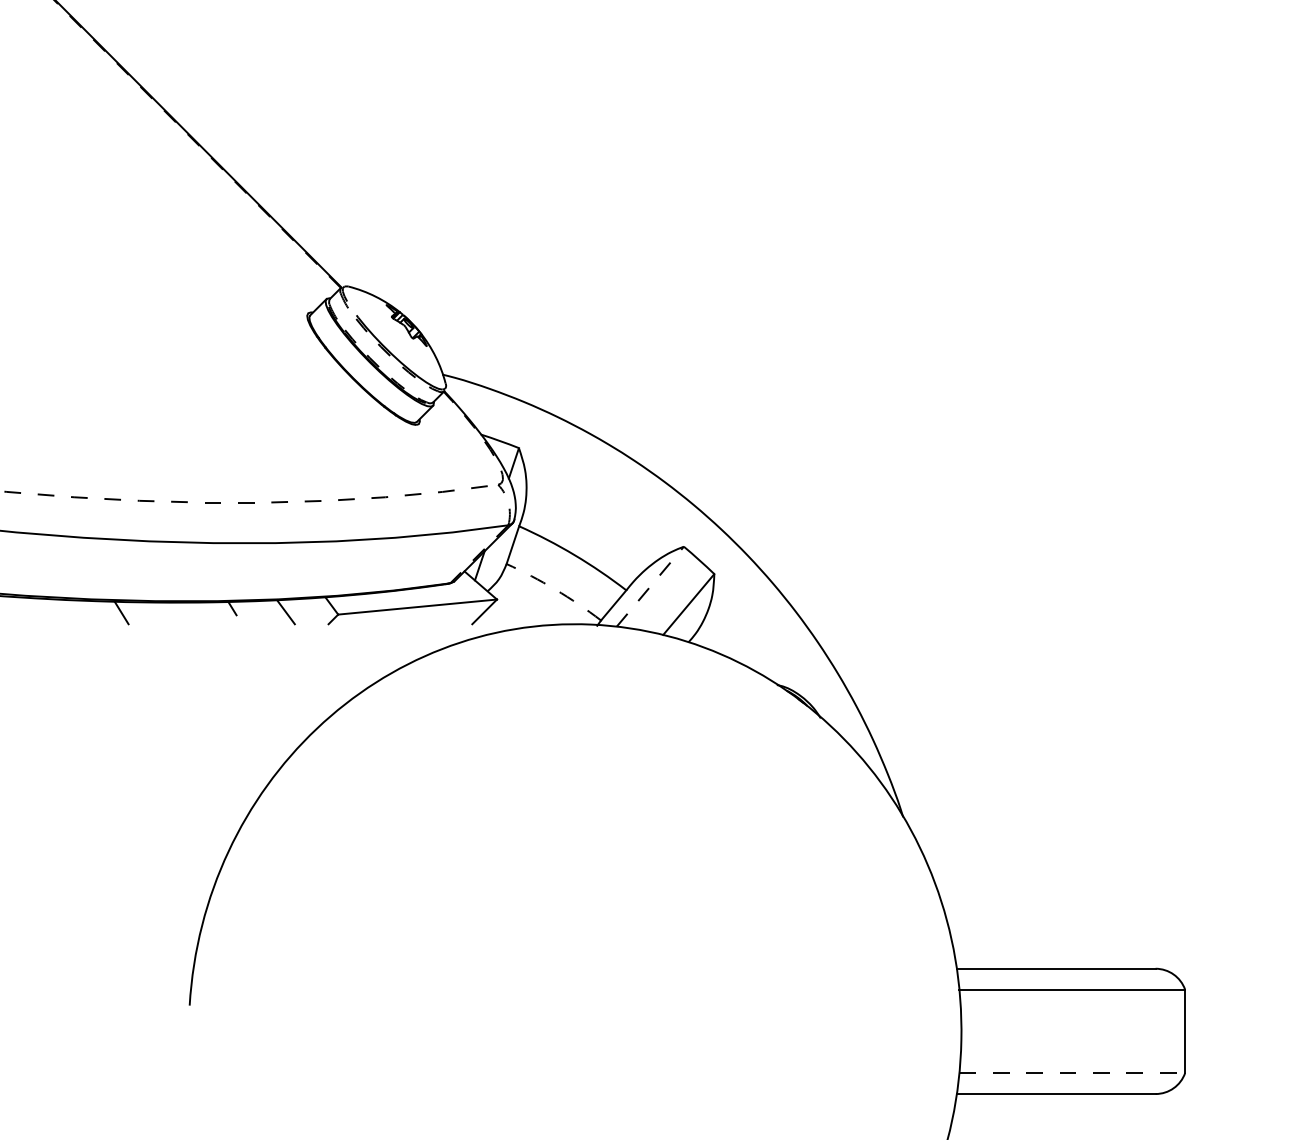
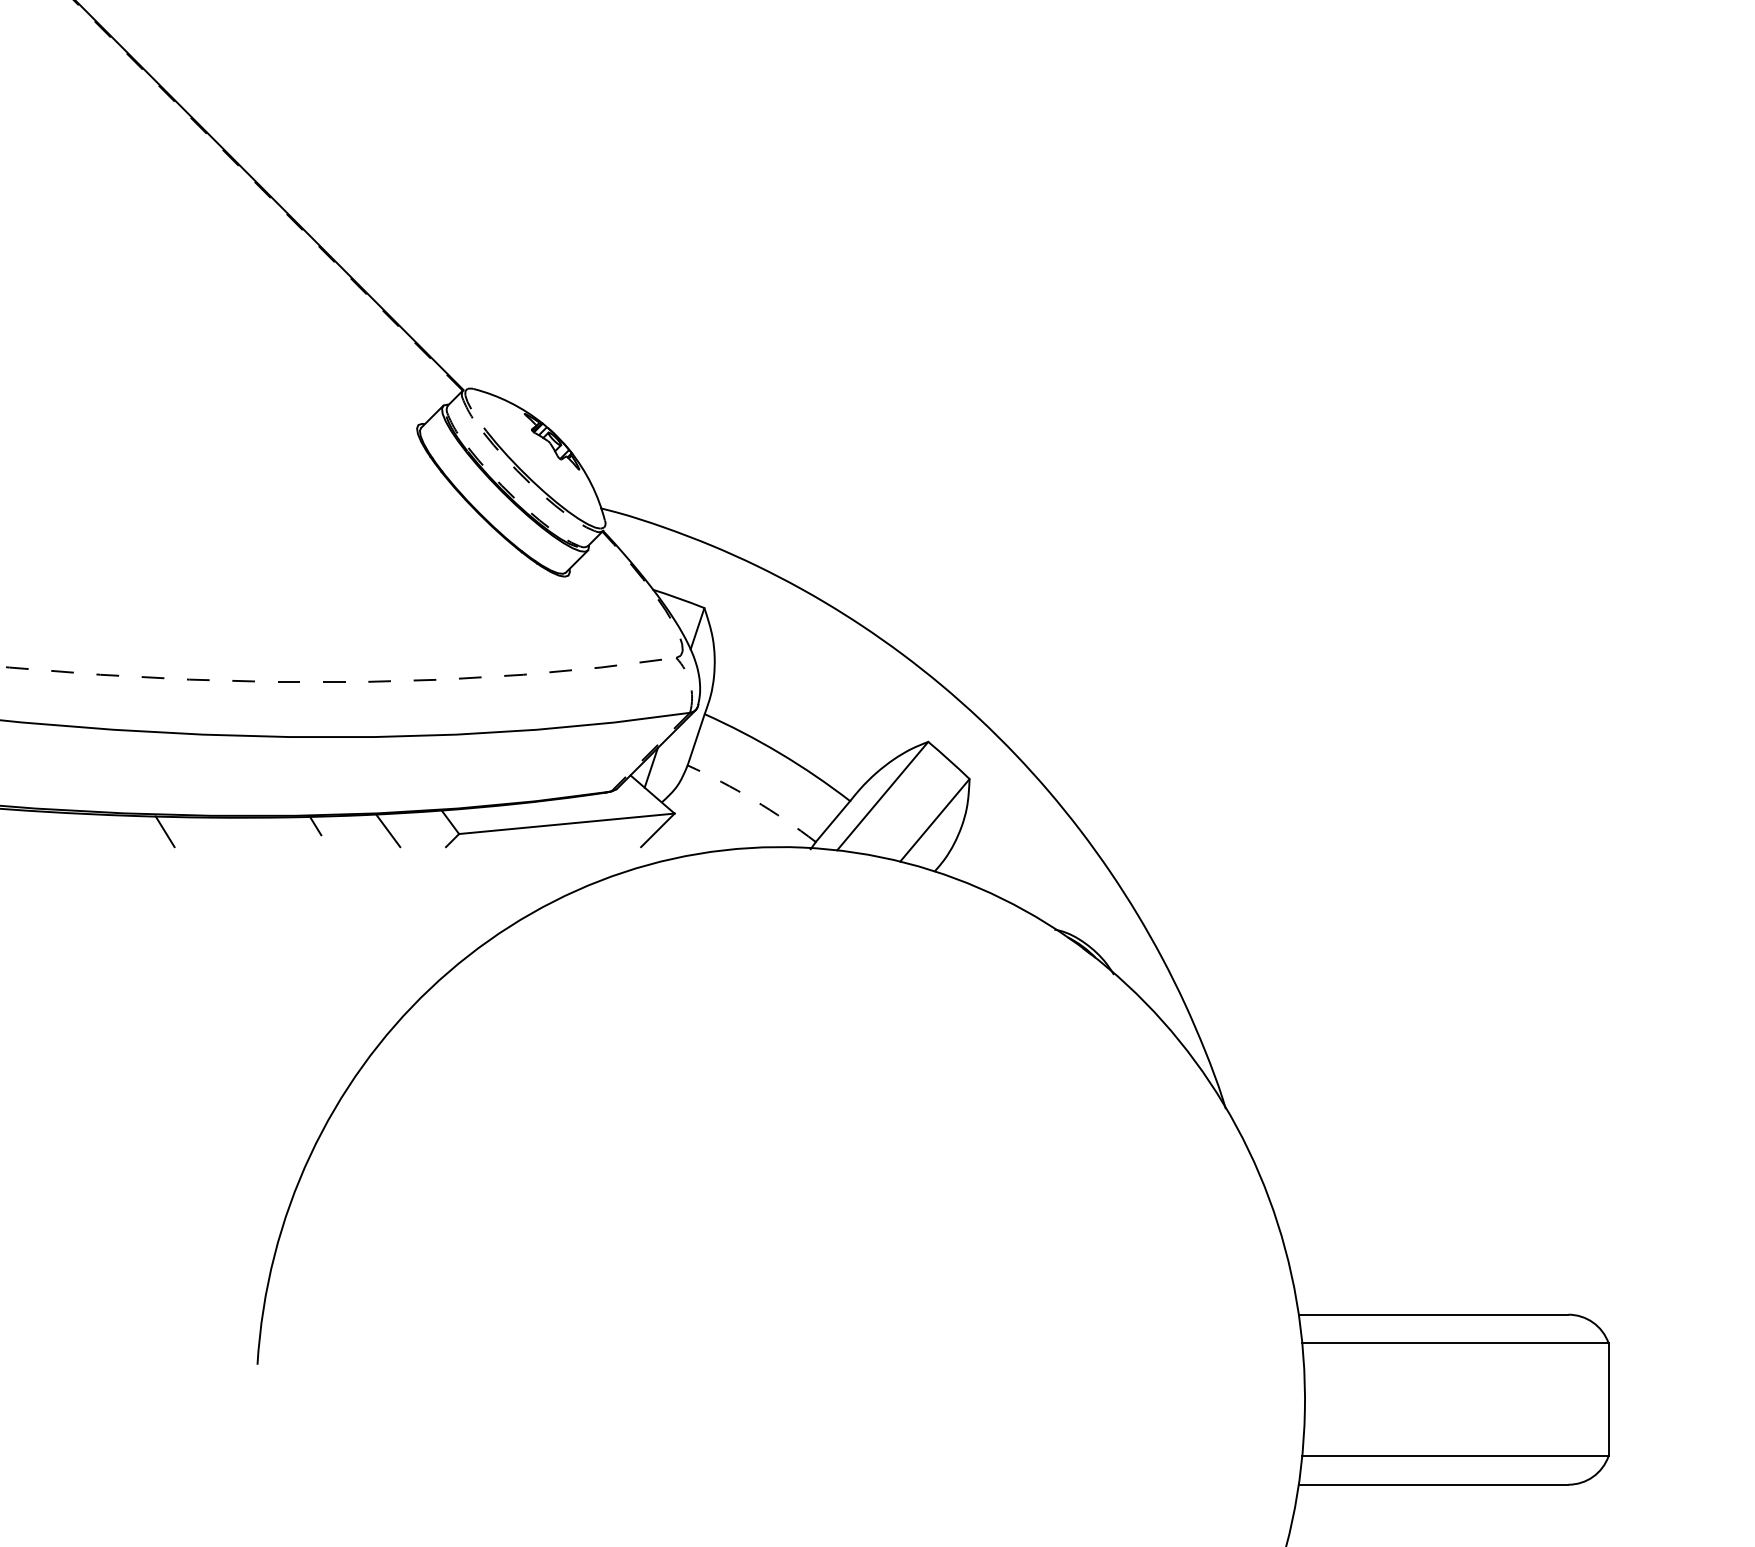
line: (650, 586) -> (882, 796), dashed -> solid
line: (1072, 1073) -> (1455, 1456), dashed -> solid

